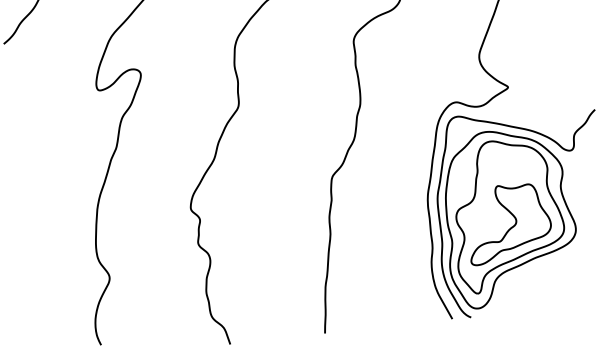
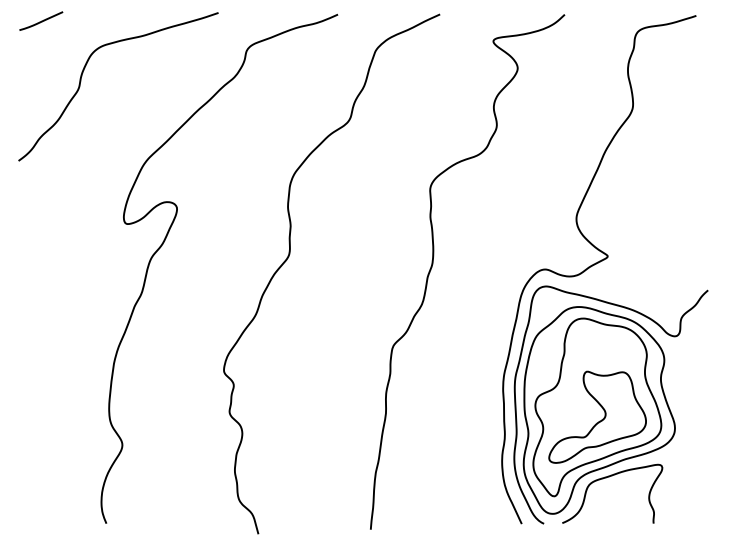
curve: (521, 275) -> (606, 478), added

